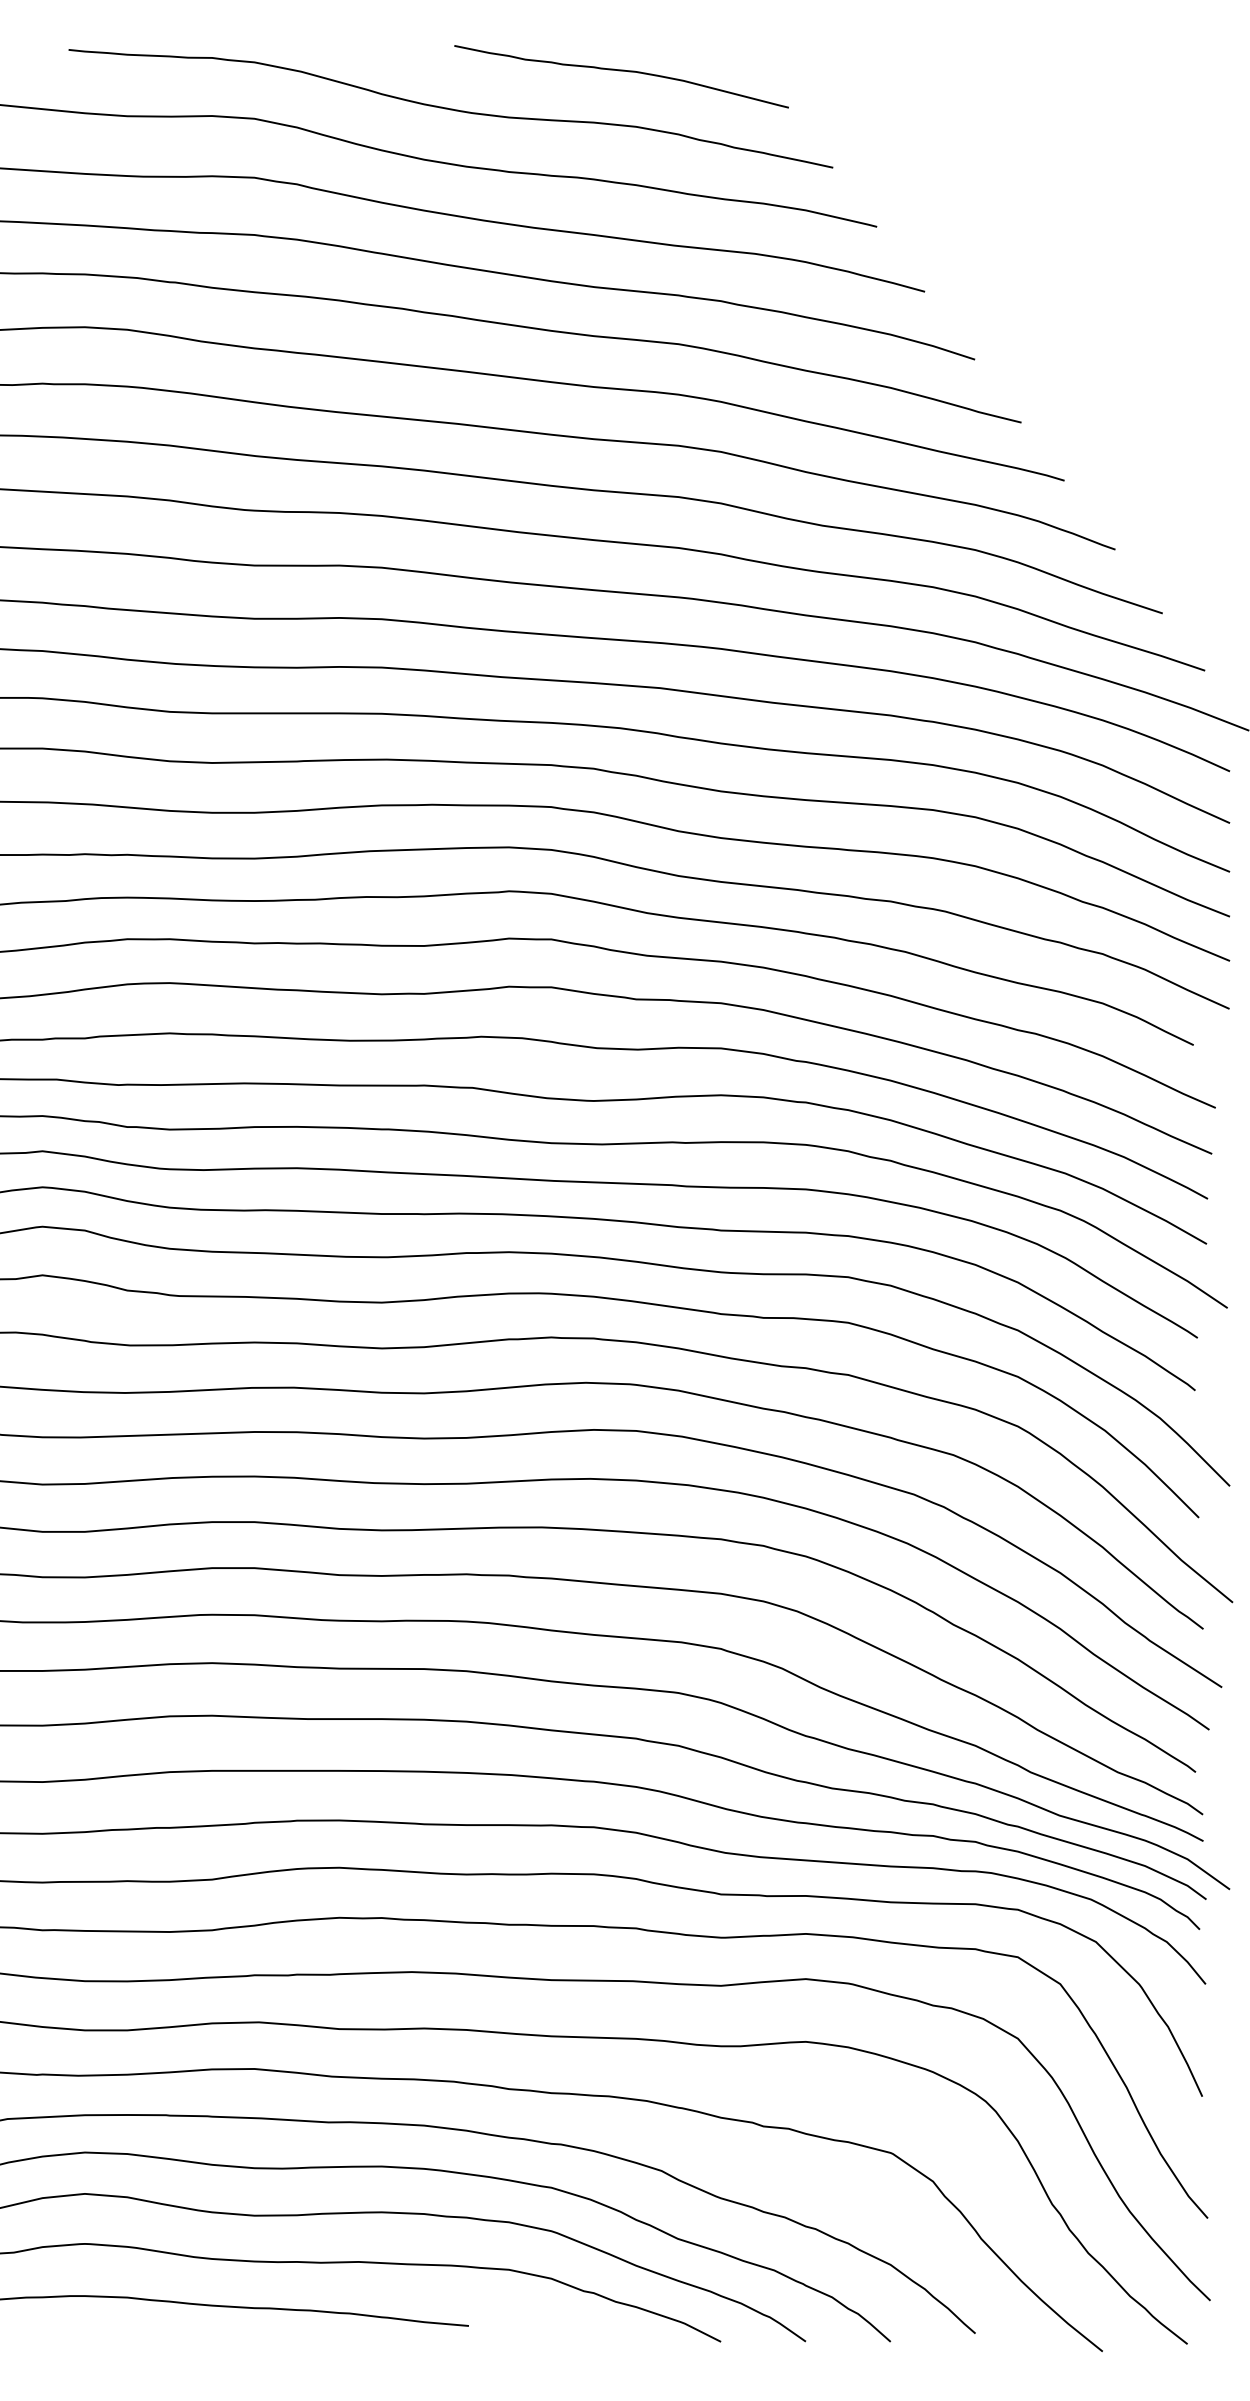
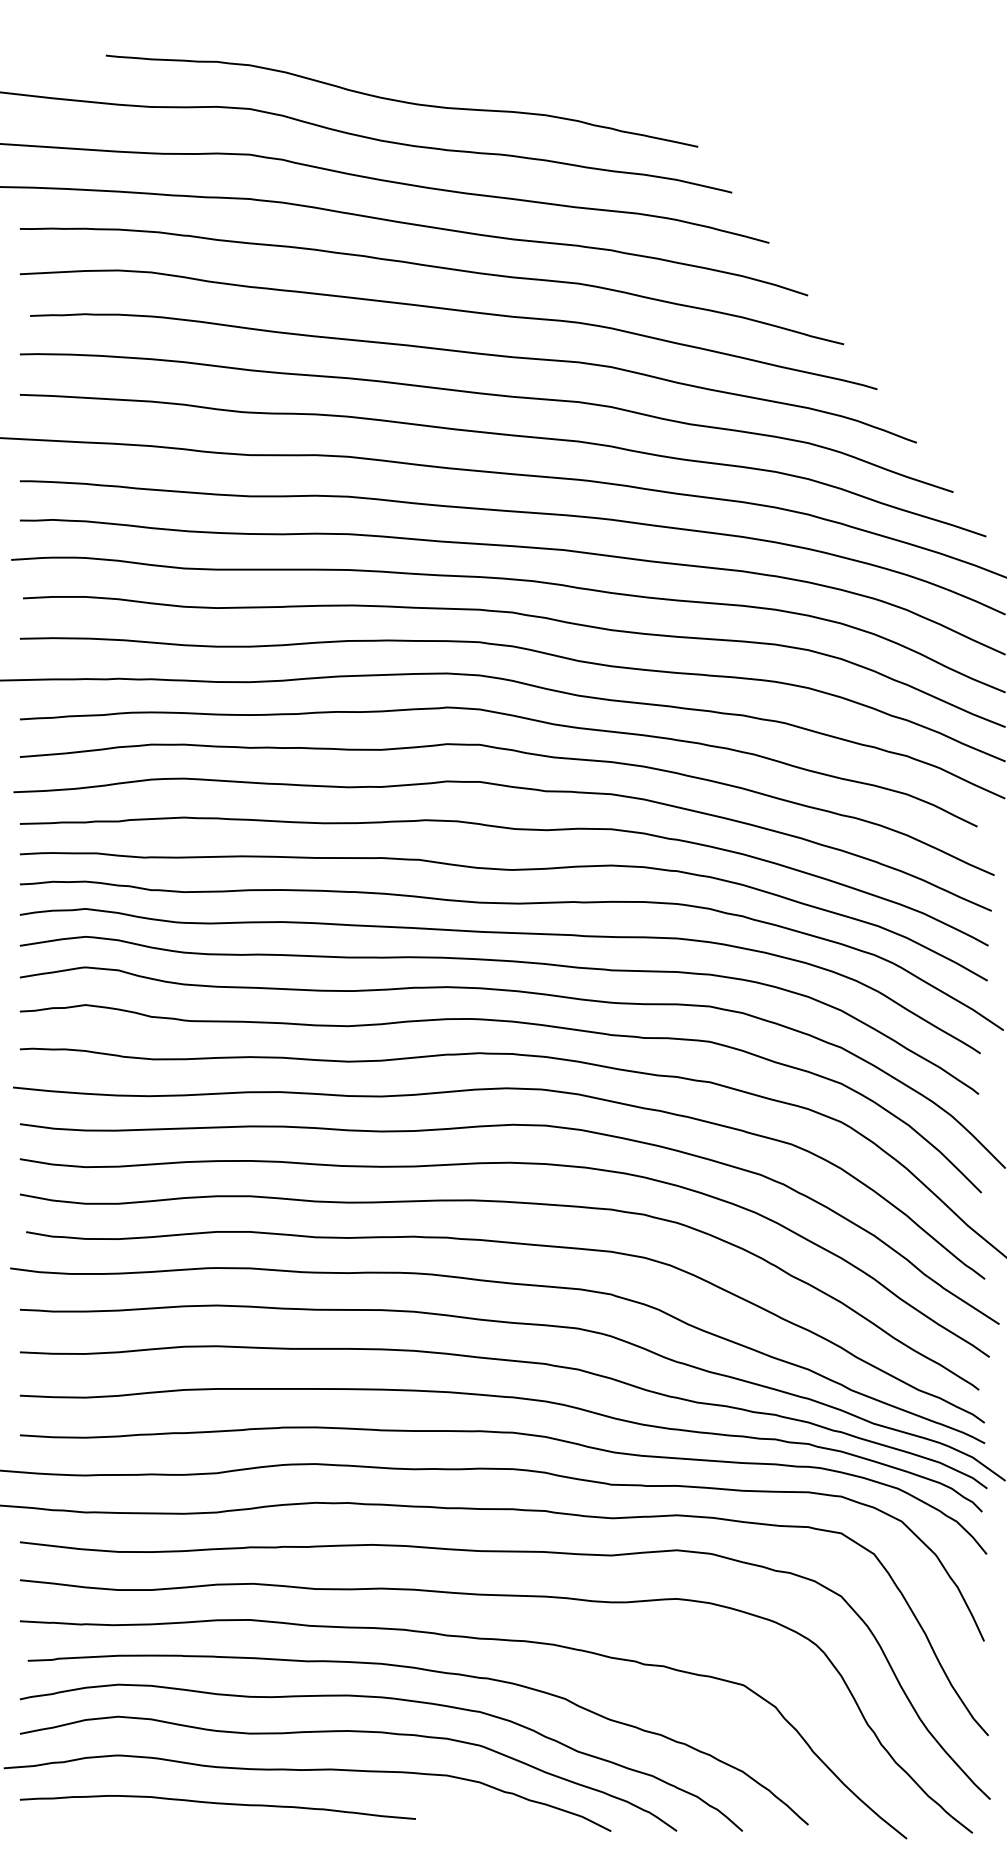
curve: (620, 71) -> (533, 72), removed

